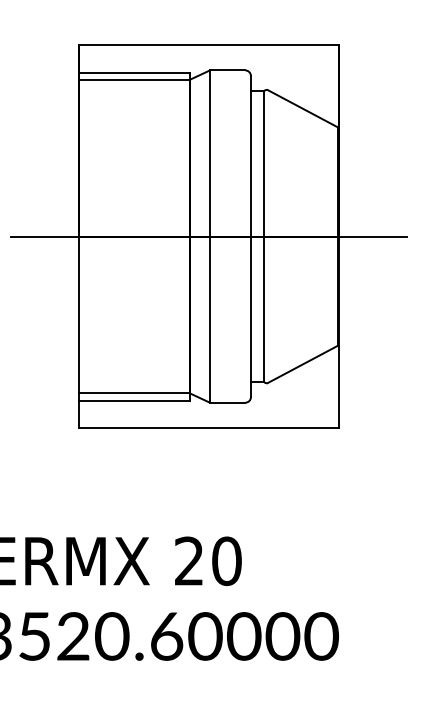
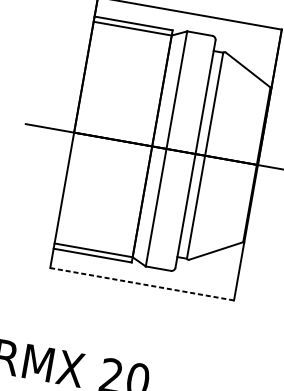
line: (209, 427) -> (142, 283), solid -> dashed

